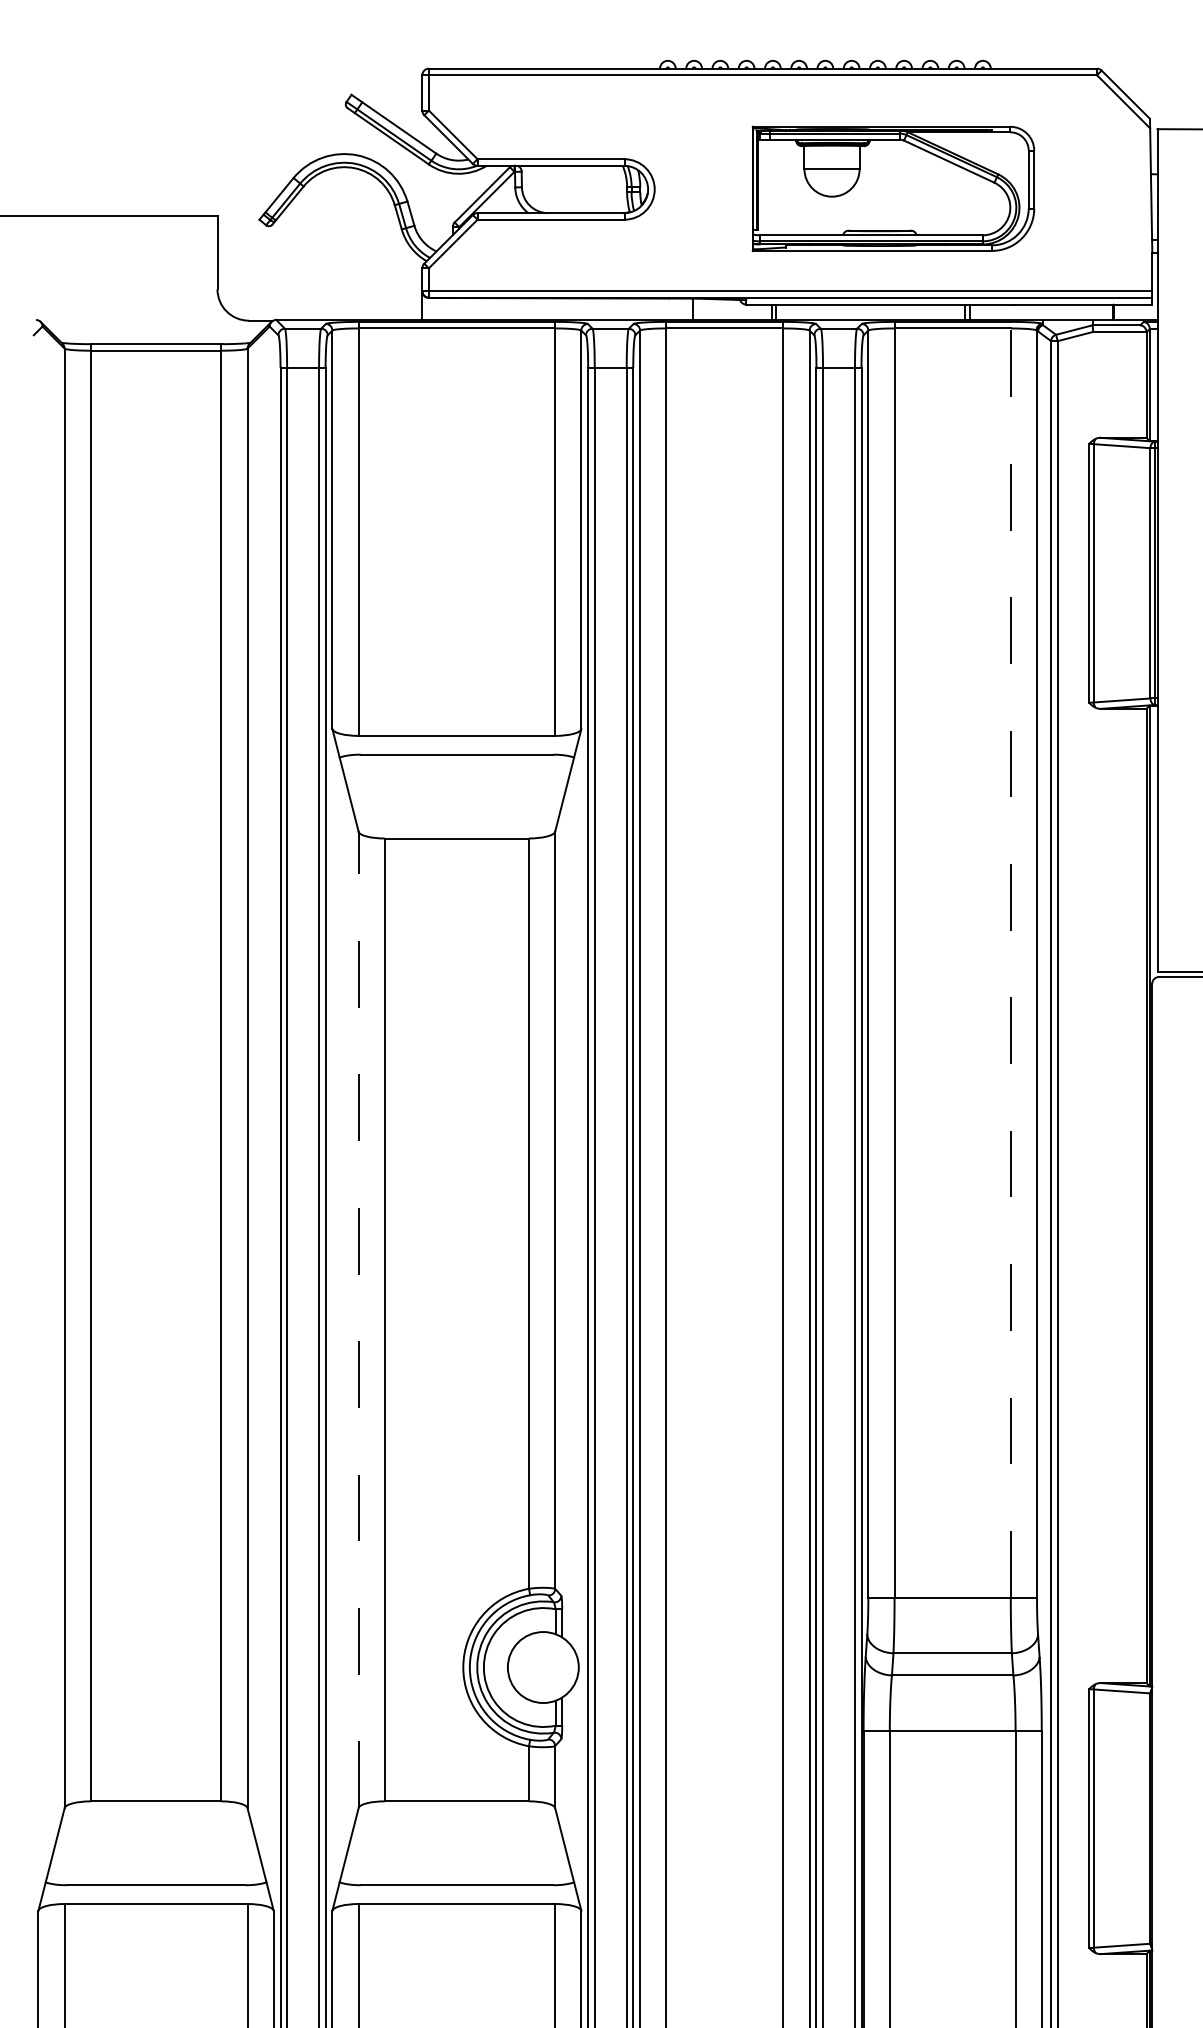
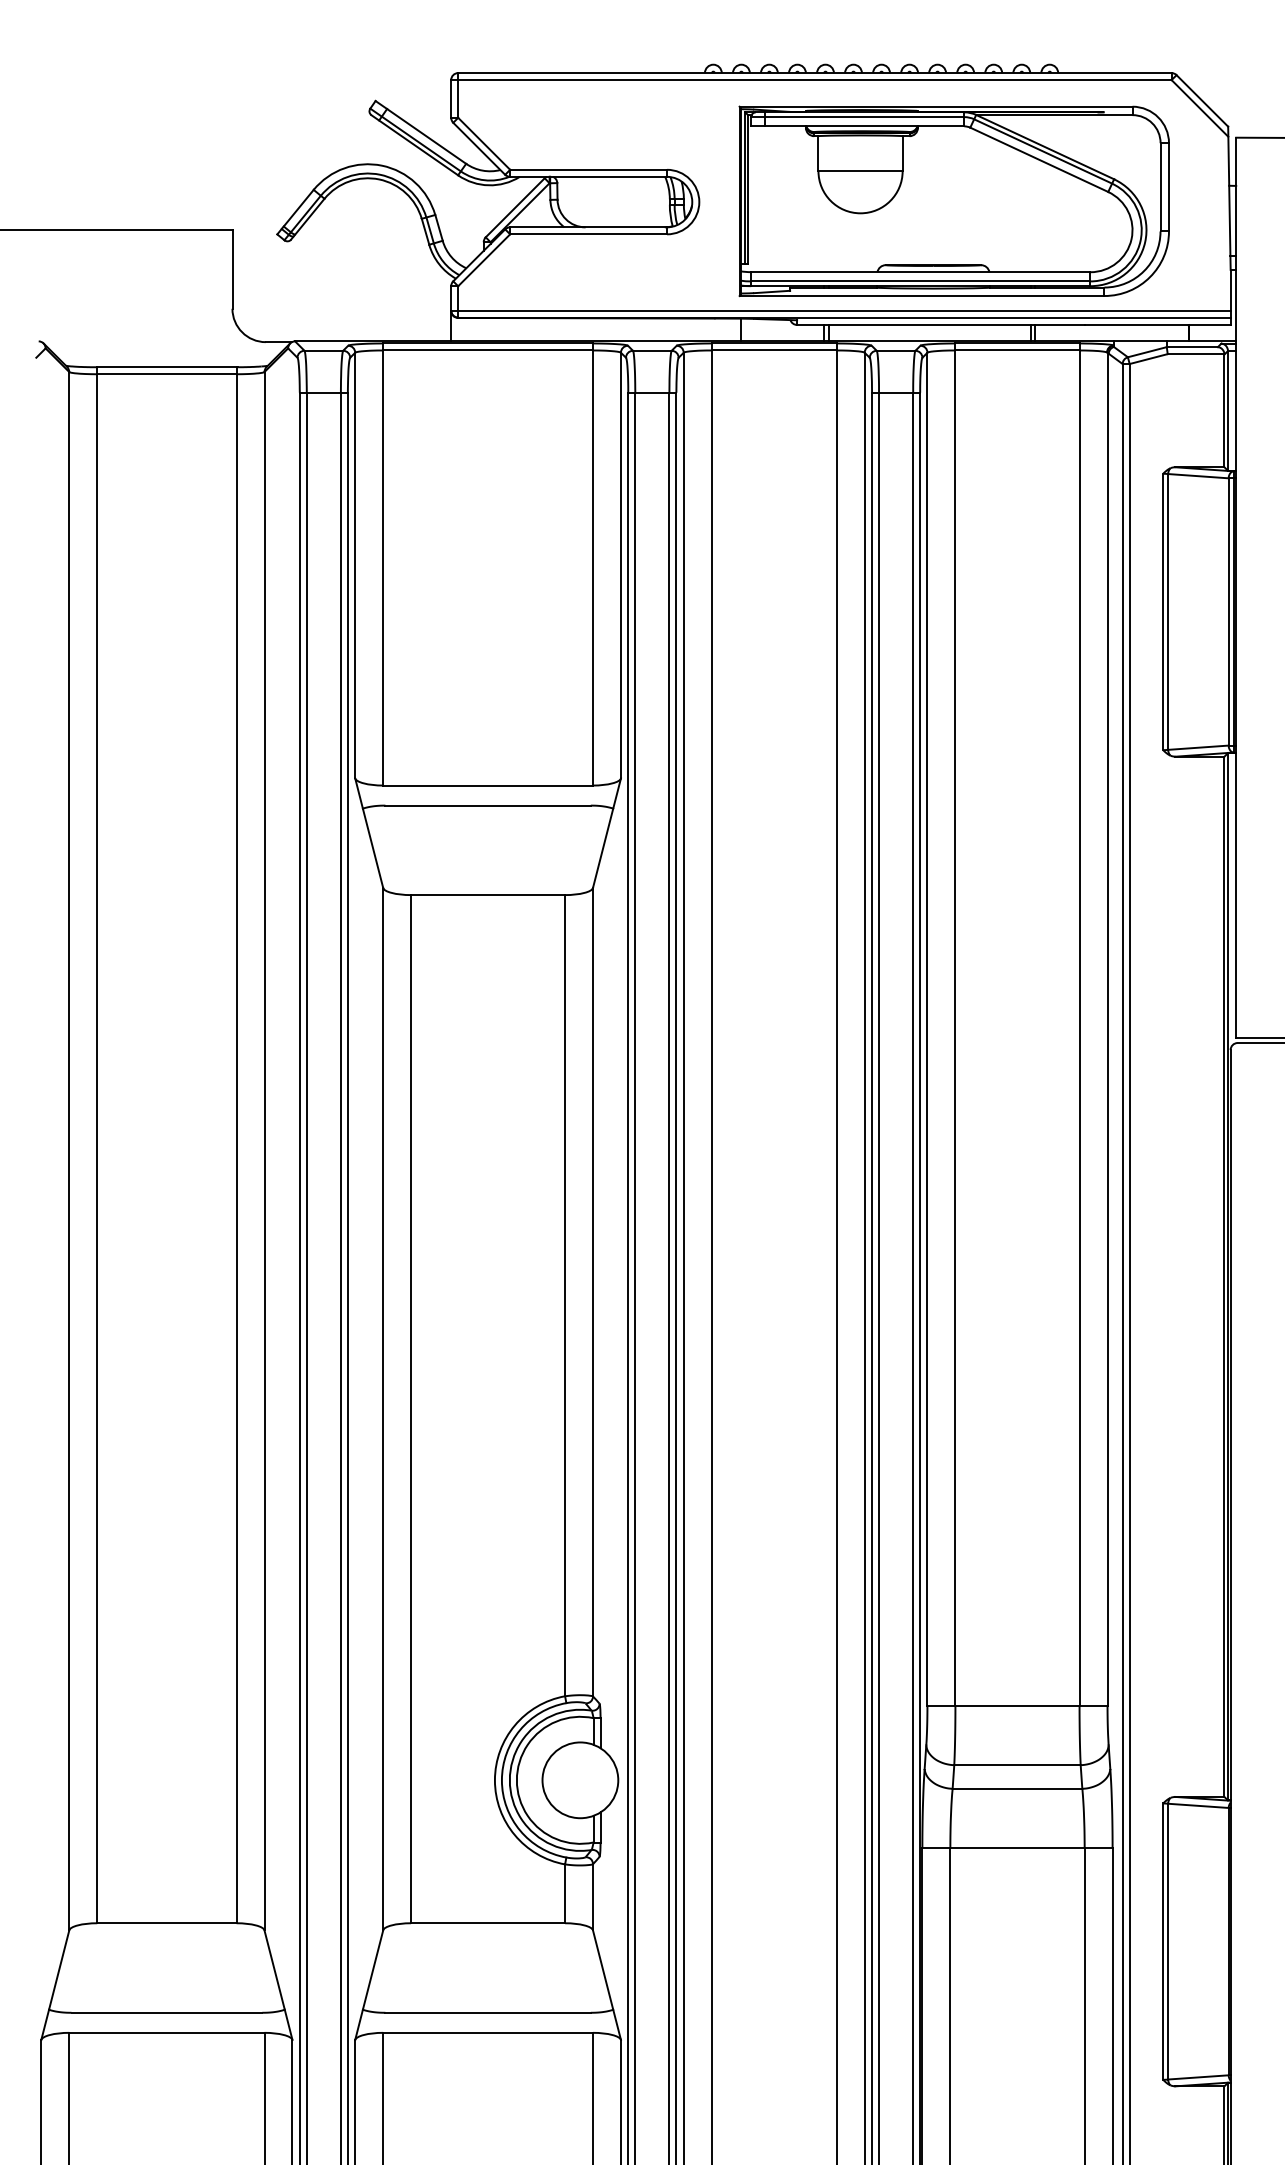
part: (893, 188) -> (954, 201), size x1.43
line: (1010, 959) -> (1079, 1024), dashed -> solid
line: (358, 1319) -> (383, 1408), dashed -> solid

